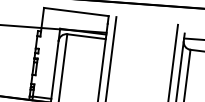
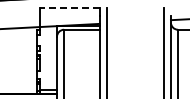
line: (76, 12) -> (69, 8), solid -> dashed

